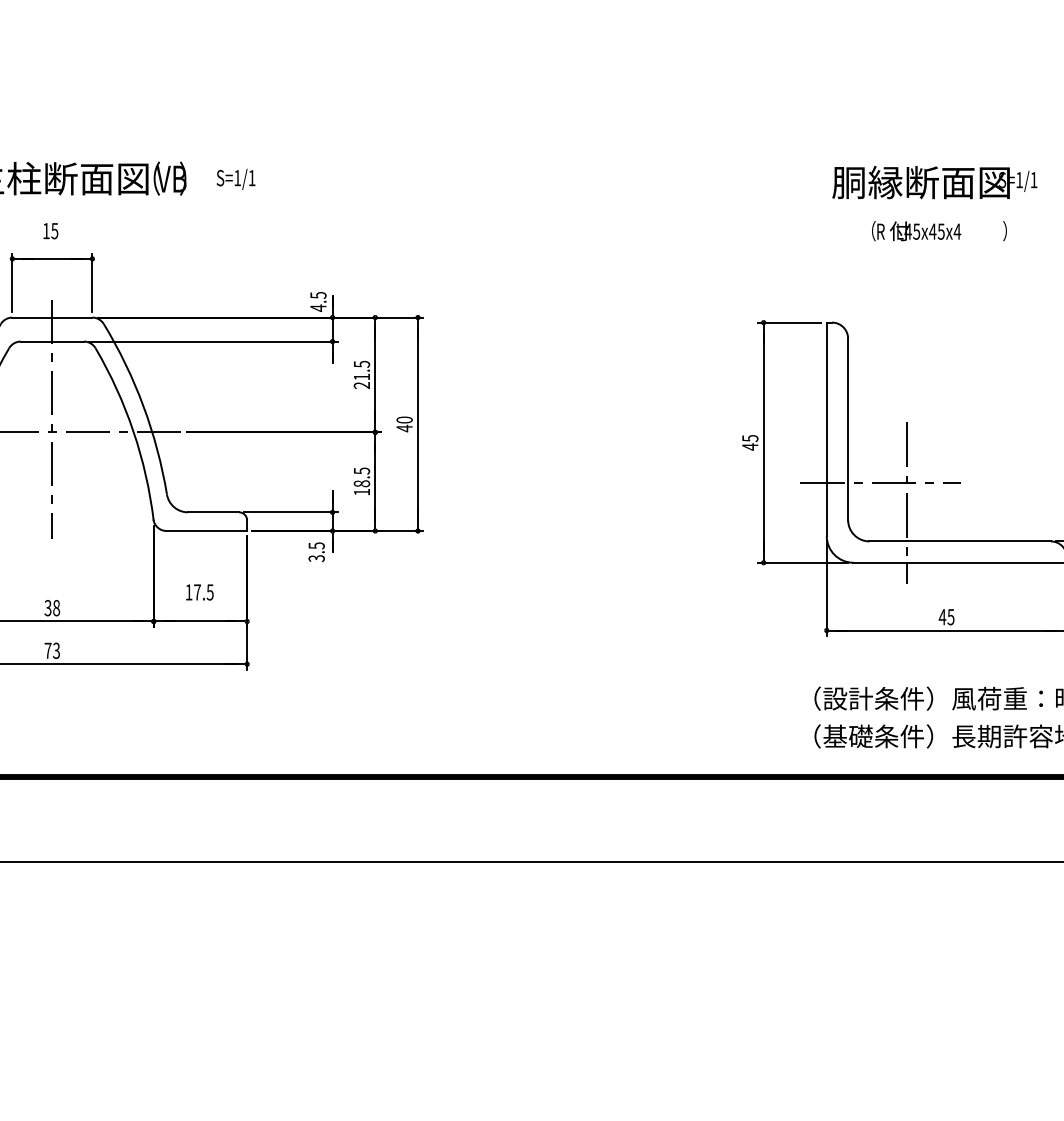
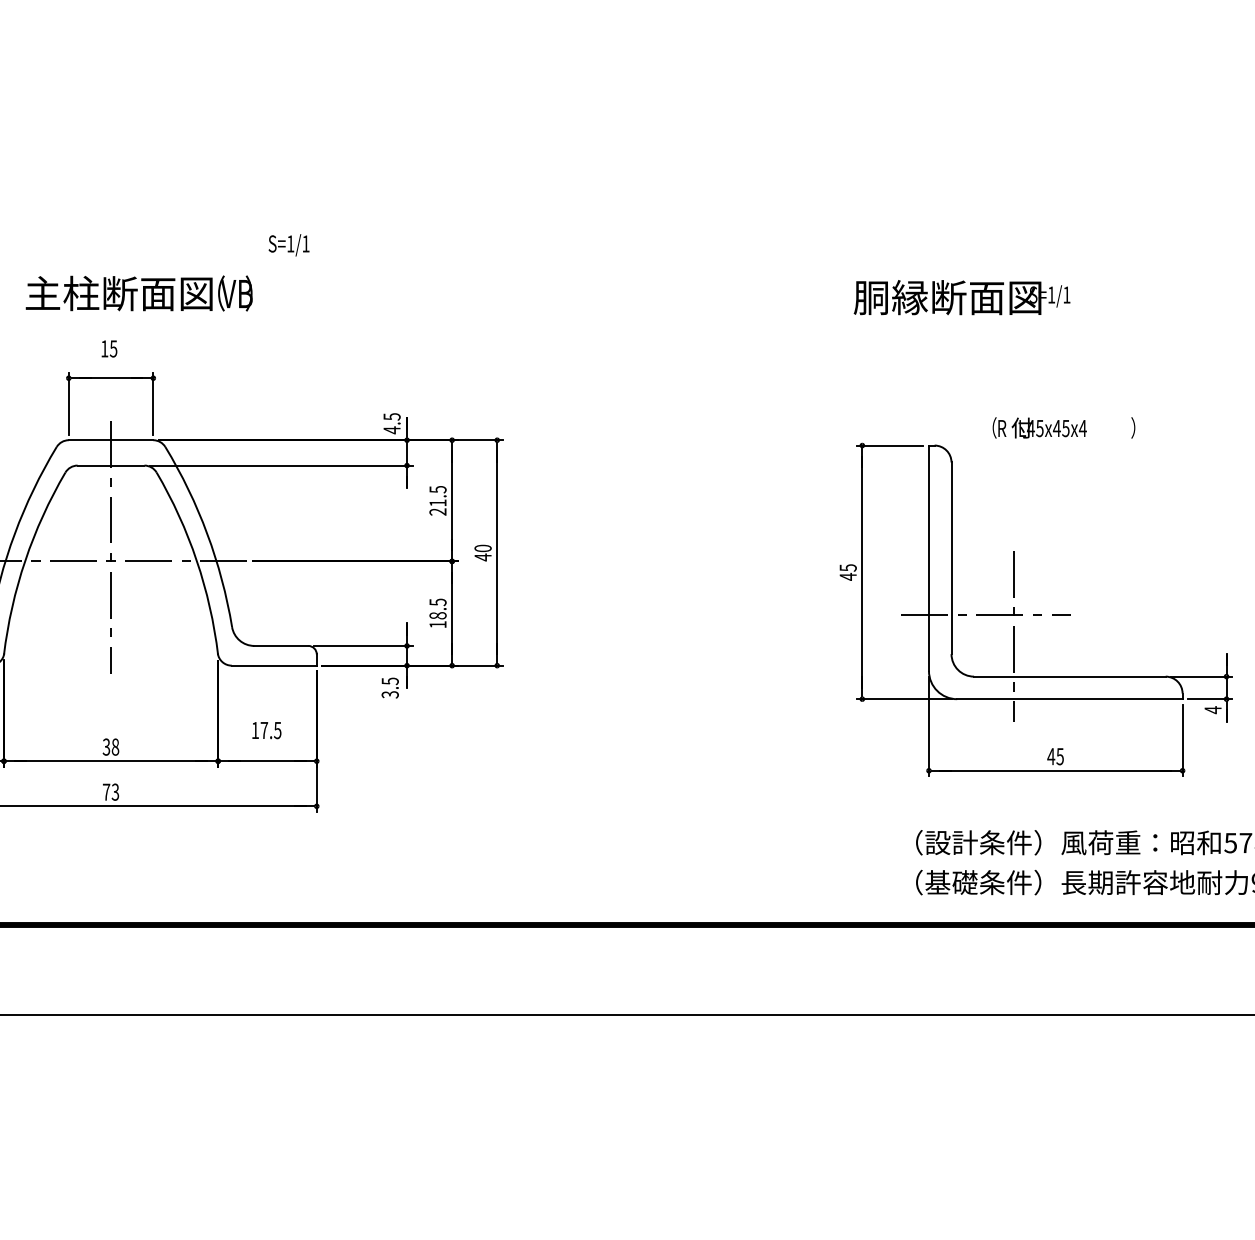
text: (235, 179) -> (288, 245), moved
text: (934, 182) -> (961, 297), moved
text: (938, 230) -> (1063, 427), moved

